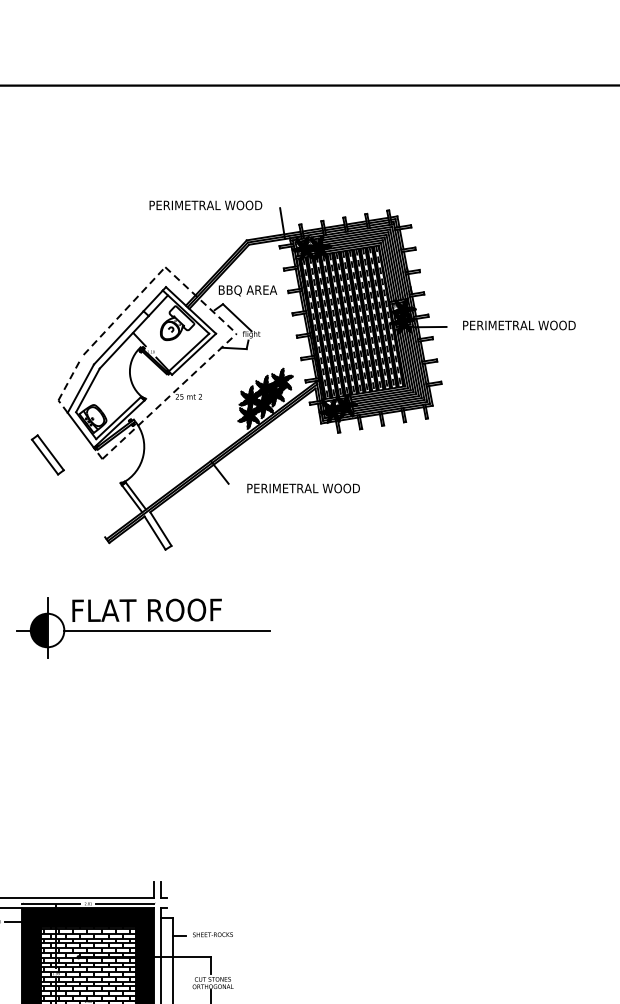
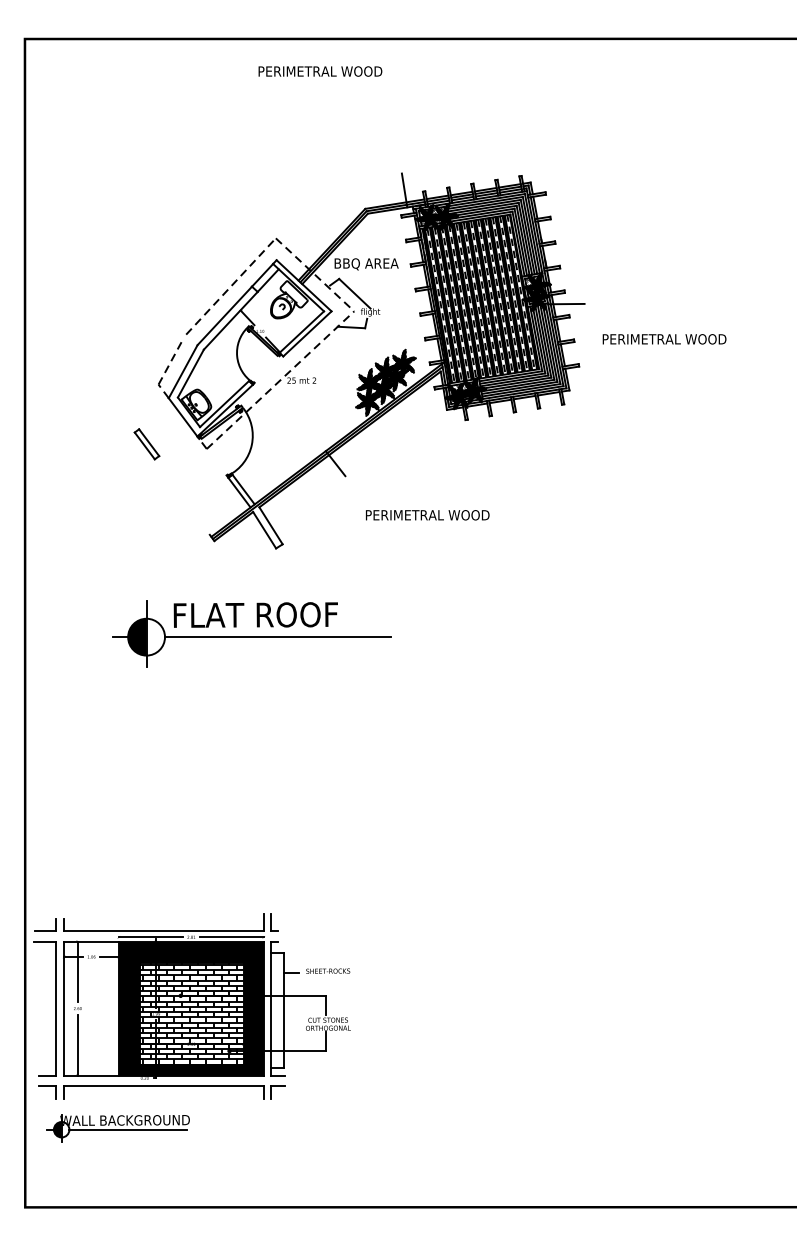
text: (205, 205) -> (320, 71), moved
text: (519, 325) -> (664, 339), moved
part: (47, 454) -> (146, 443), size x0.7
text: (303, 488) -> (427, 515), moved

